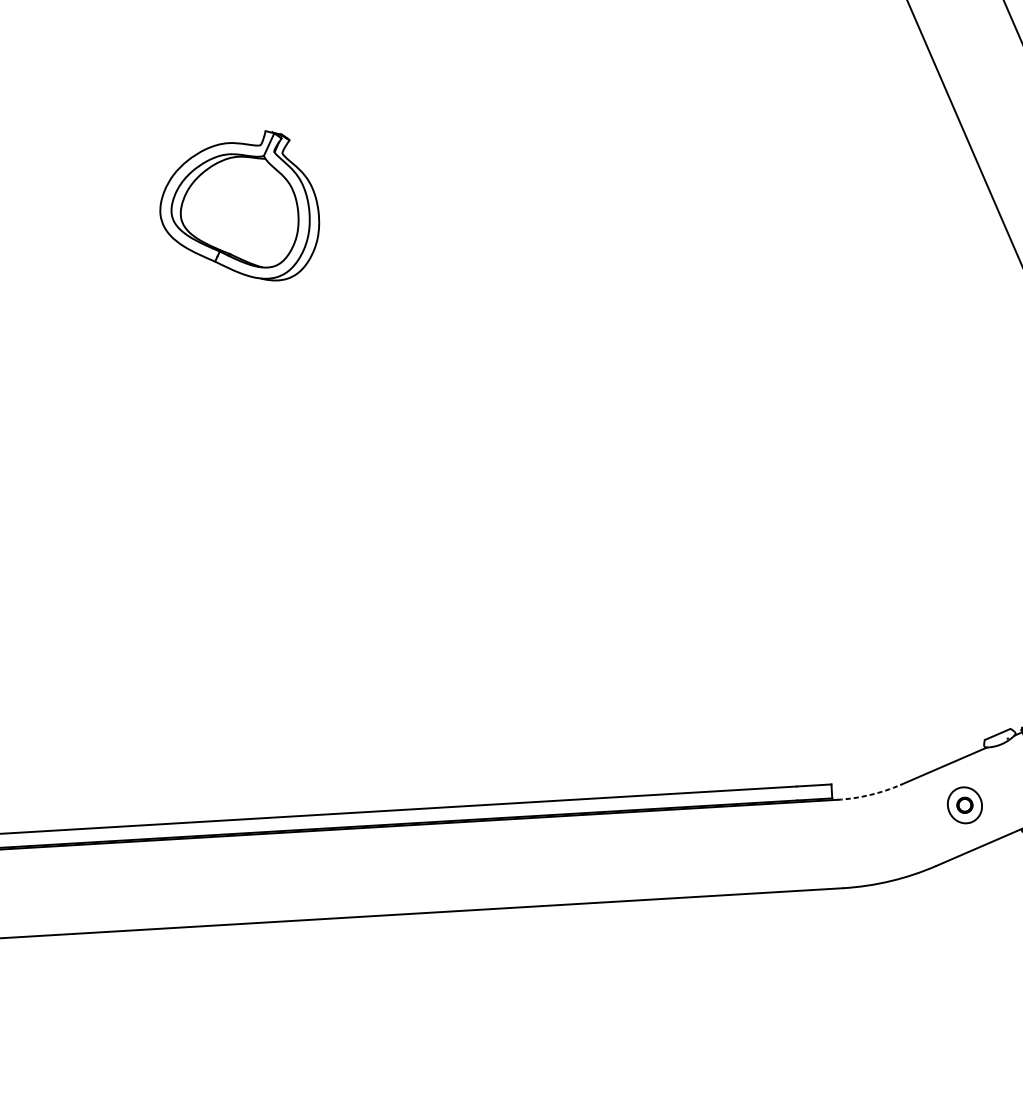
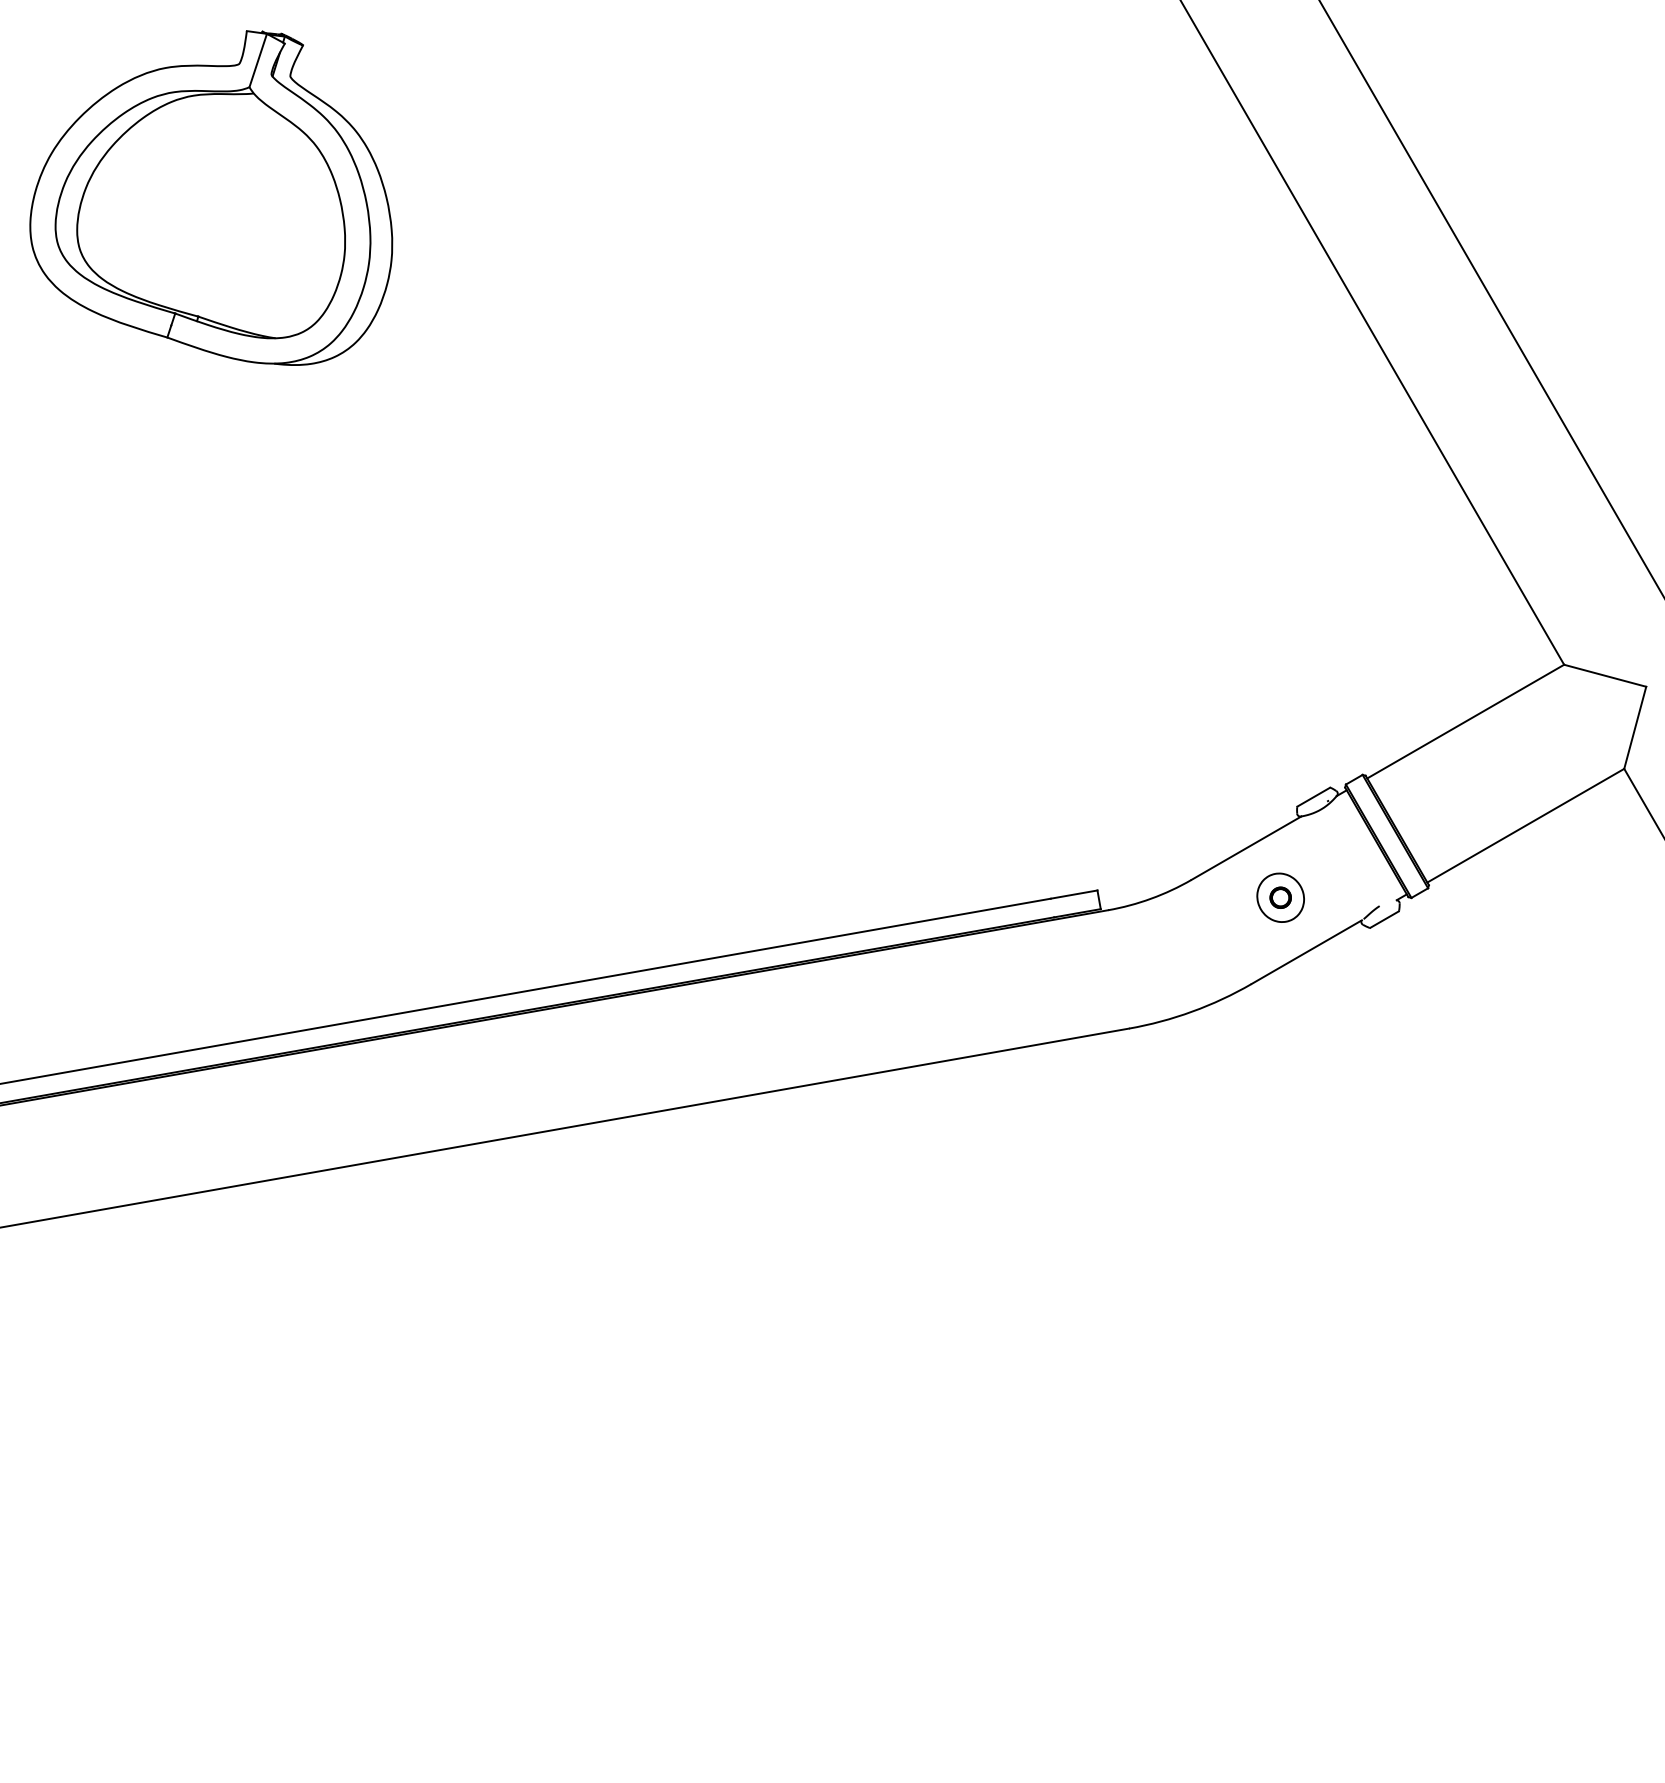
part: (241, 202) -> (211, 197), size x1.67
arc: (870, 794) -> (1151, 898), dashed -> solid

